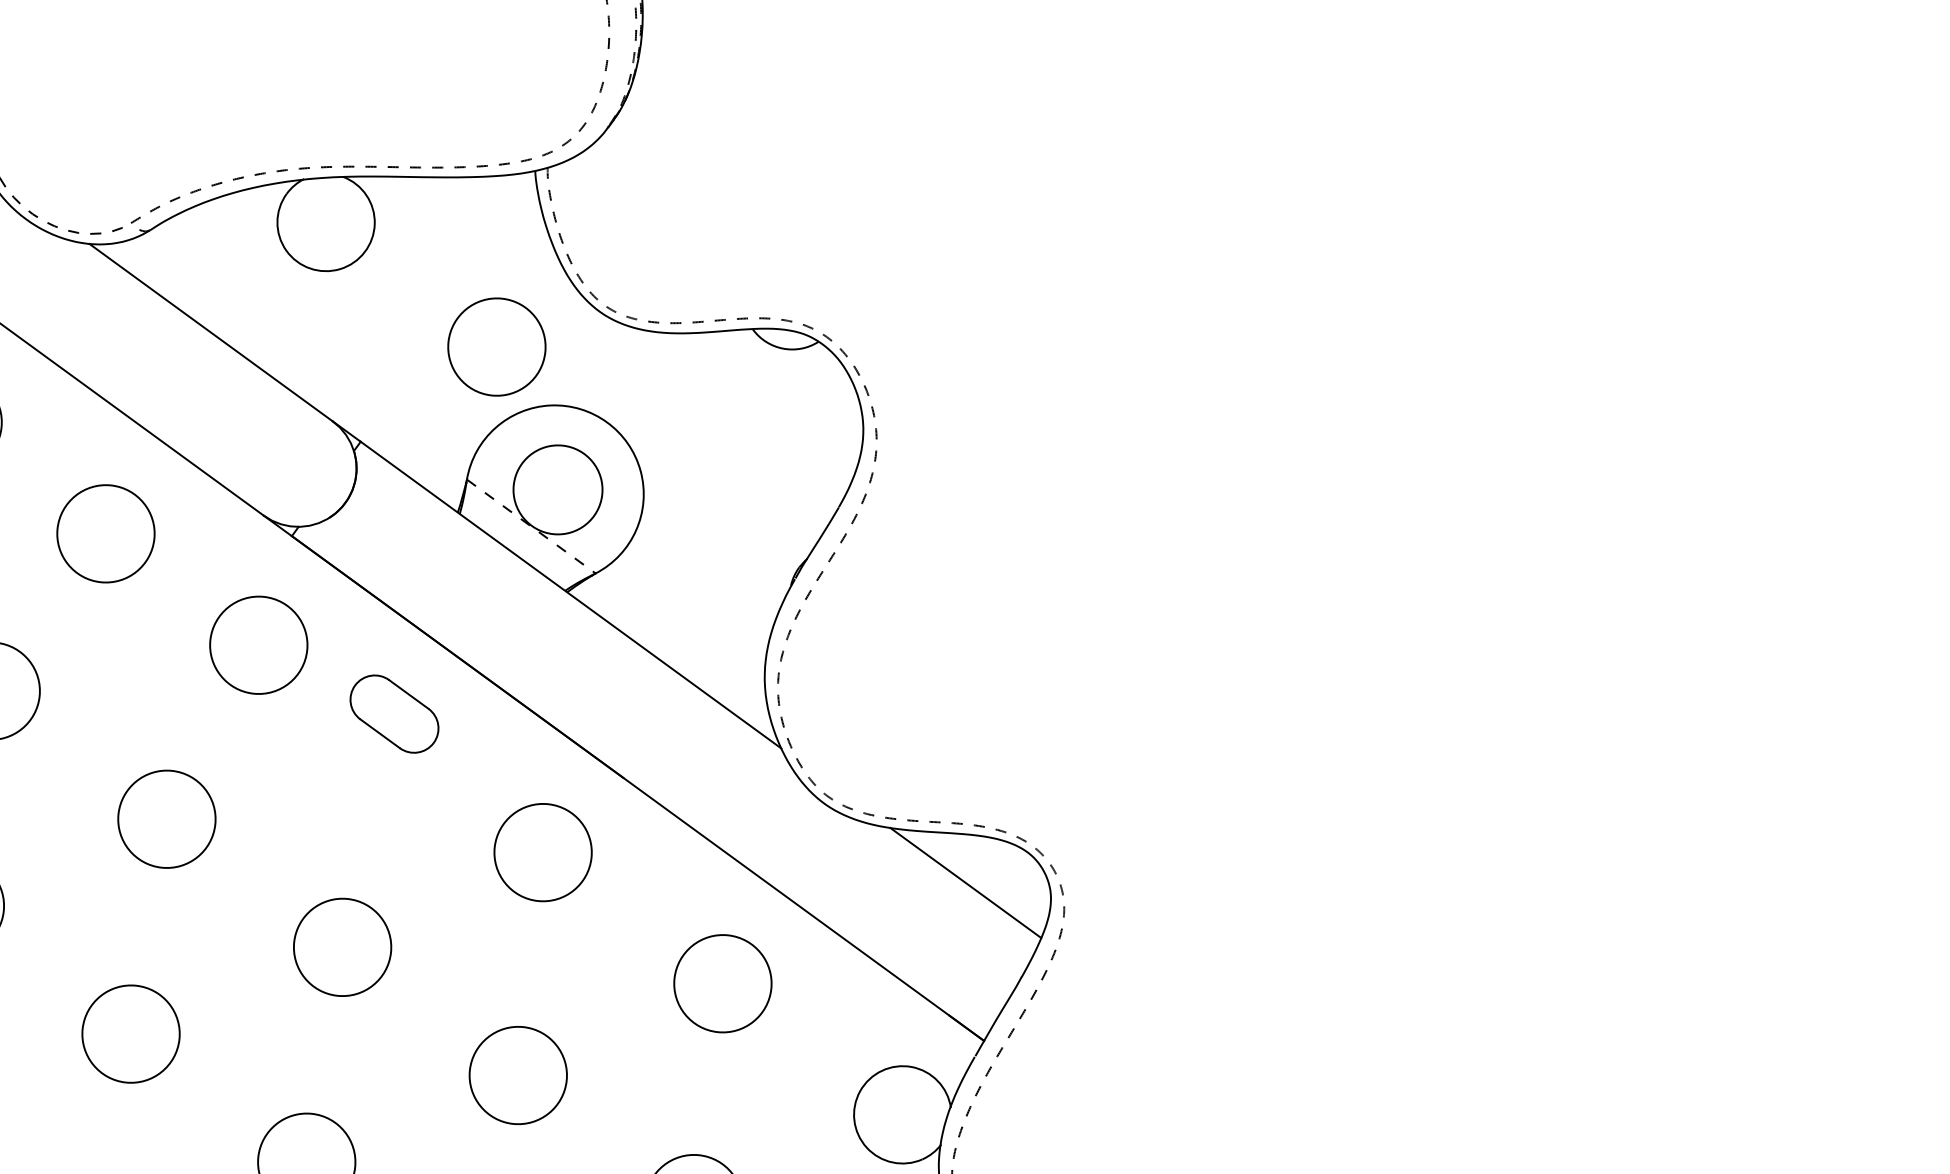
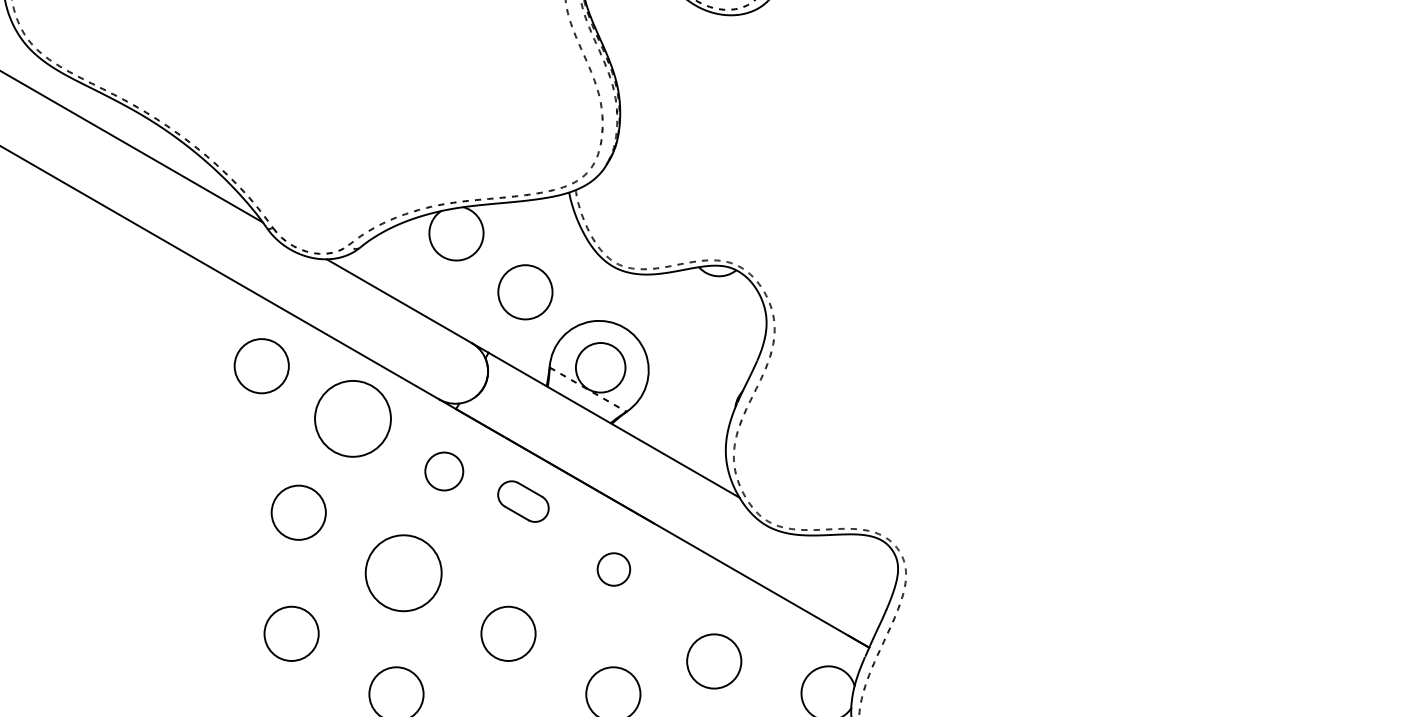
circle: (497, 347) -> (525, 292), moved
circle: (105, 533) -> (352, 418), size x1.4
circle: (259, 645) -> (444, 471), size x0.7
circle: (166, 819) -> (403, 573), size x1.4
circle: (542, 852) -> (613, 569), size x0.6
line: (965, 883) -> (849, 561), removed
circle: (723, 983) -> (714, 661), moved

